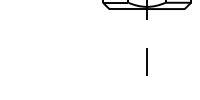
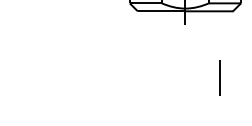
line: (146, 61) -> (218, 77), moved

